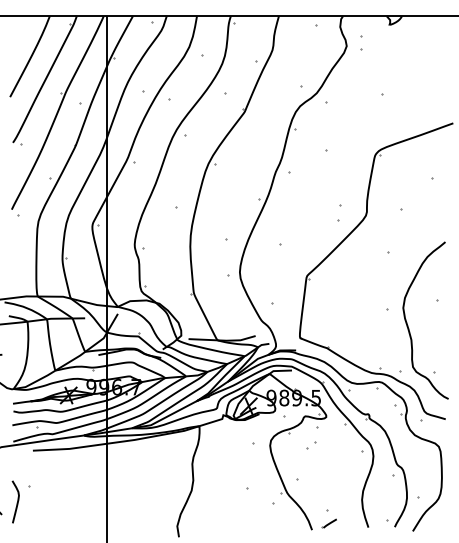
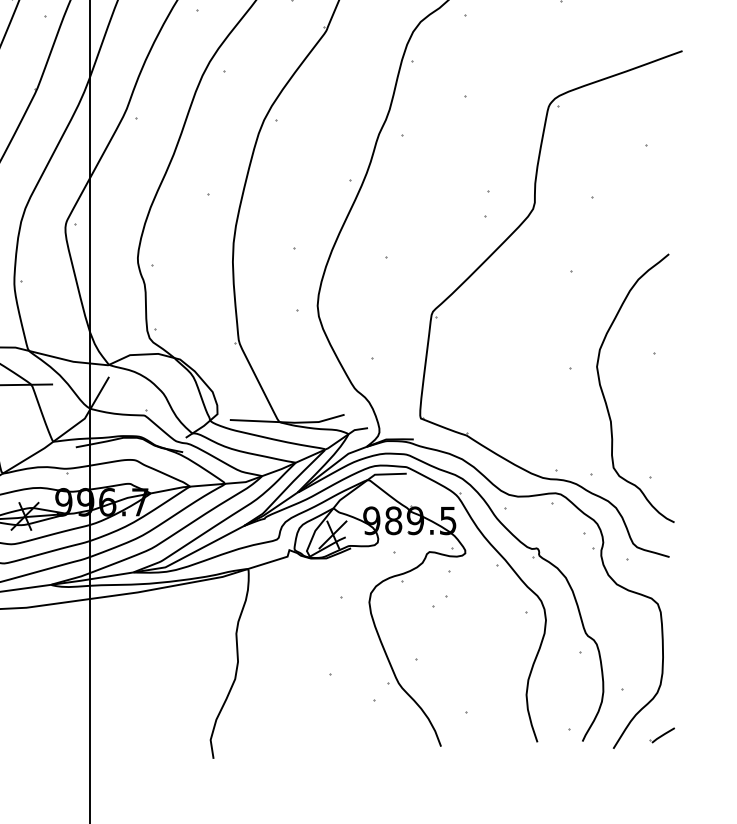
line: (328, 523) -> (660, 735), moved

